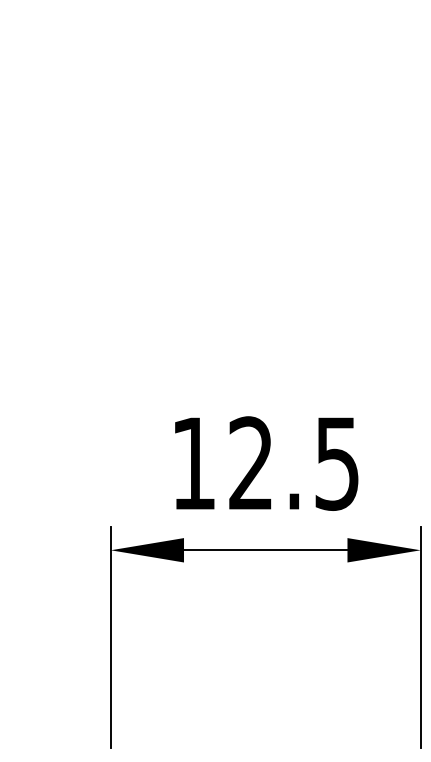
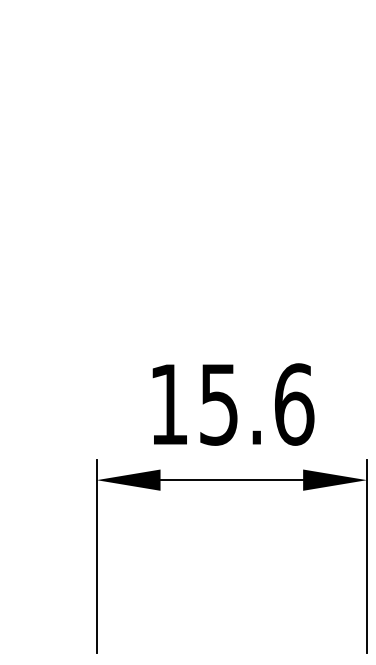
text: (294, 463) -> (256, 404), 12.5 -> 15.6

